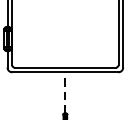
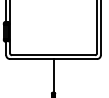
line: (65, 92) -> (53, 75), dashed -> solid

